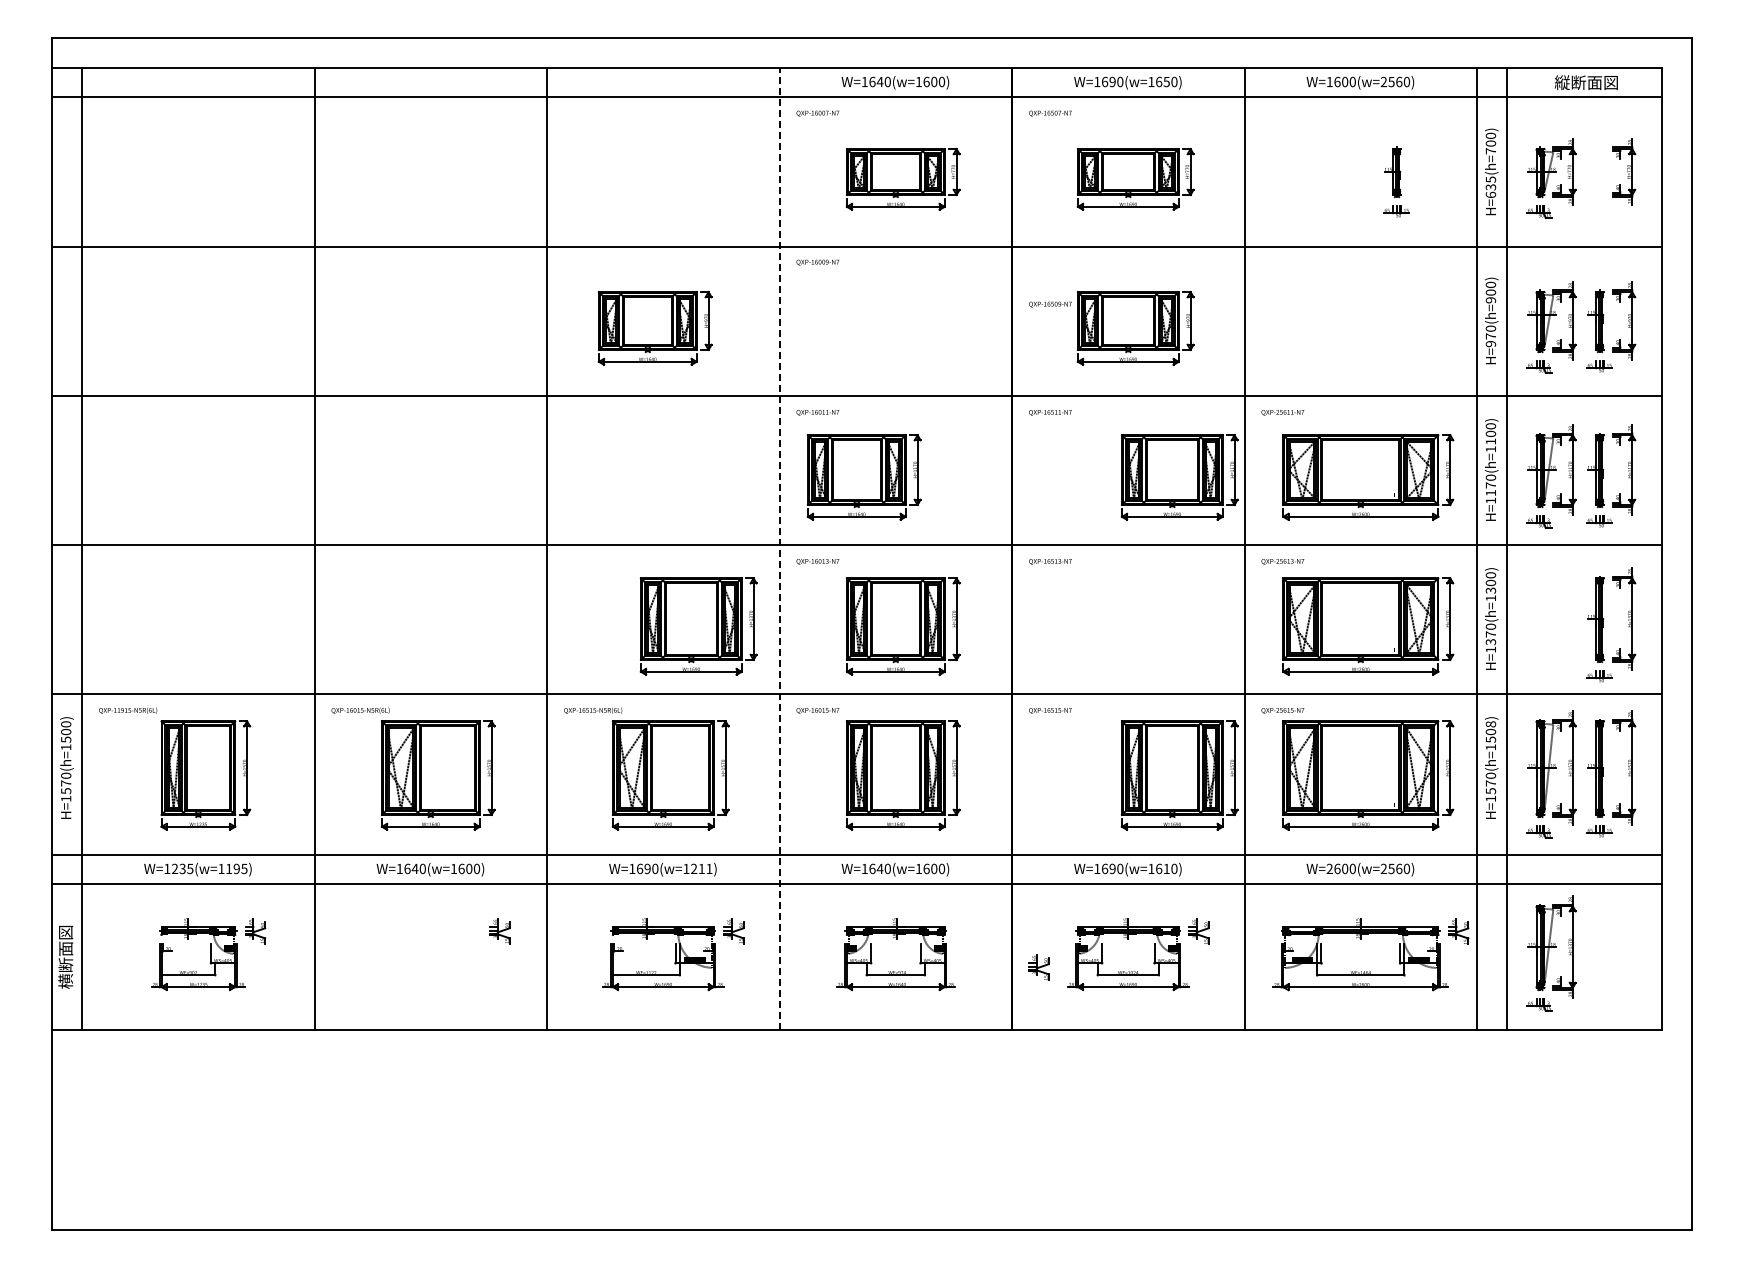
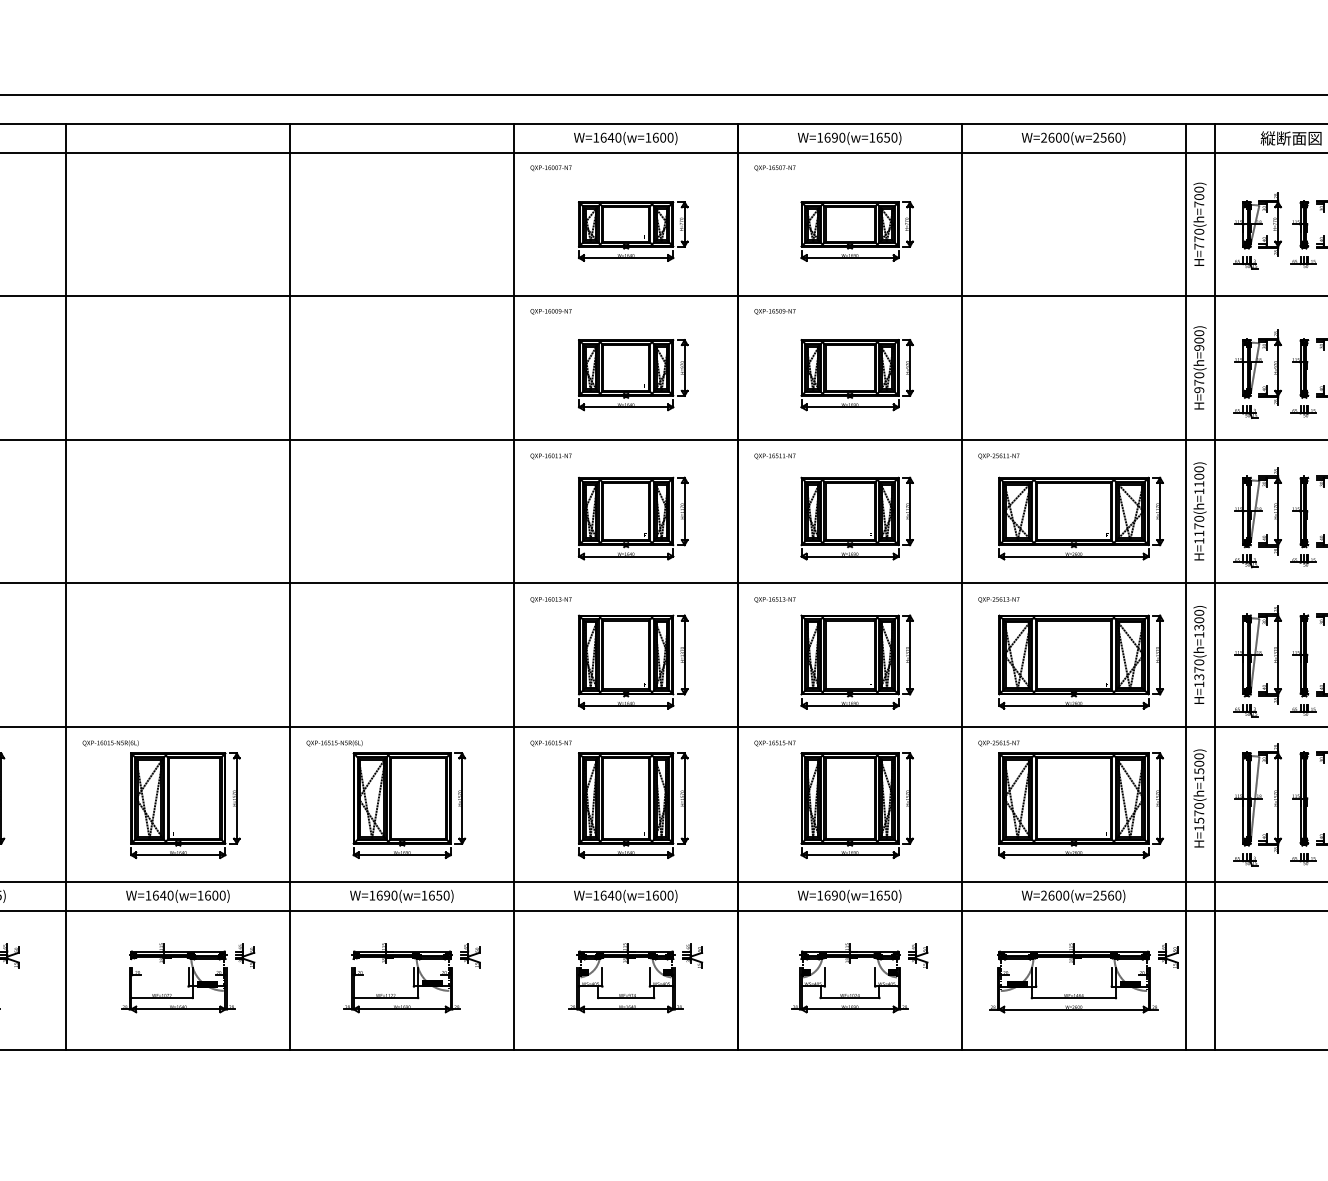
text: (1329, 81) -> (1043, 137), W=1600(w=2560) -> W=2600(w=2560)
part: (1396, 181) -> (1303, 233), moved
text: (1490, 187) -> (1198, 239), H=635(h=700) -> H=770(h=700)
text: (1050, 304) -> (775, 311), moved
part: (654, 328) -> (632, 375), moved
part: (863, 477) -> (632, 518), moved
part: (1179, 477) -> (856, 518), moved
line: (779, 548) -> (514, 587), dashed -> solid
part: (698, 626) -> (856, 662), moved
text: (1490, 724) -> (1198, 756), H=1570(h=1508) -> H=1570(h=1500)
part: (1179, 775) -> (856, 805), moved
text: (701, 868) -> (438, 895), W=1690(w=1211) -> W=1690(w=1650)
text: (1166, 868) -> (886, 895), W=1690(w=1610) -> W=1690(w=1650)
part: (1551, 953) -> (1257, 661), moved
part: (441, 954) -> (188, 978), added
part: (1038, 967) -> (692, 955), moved

